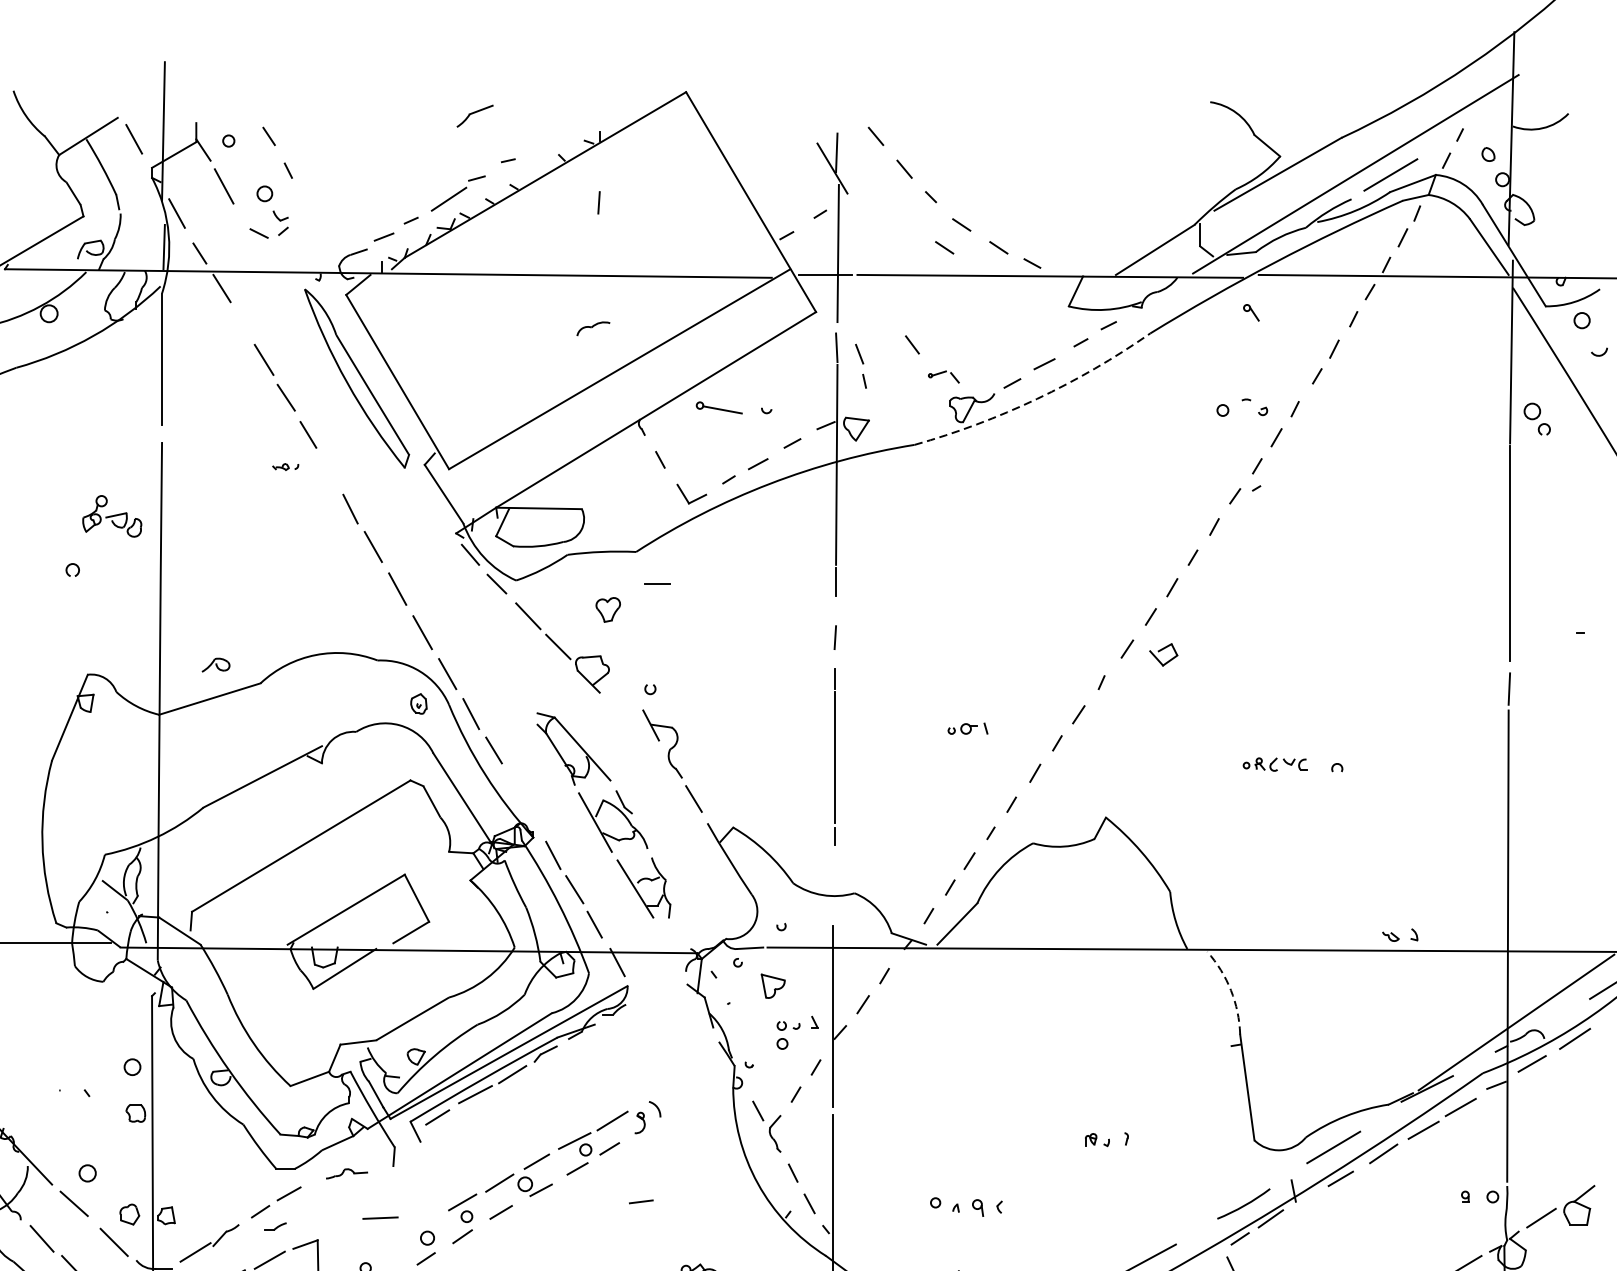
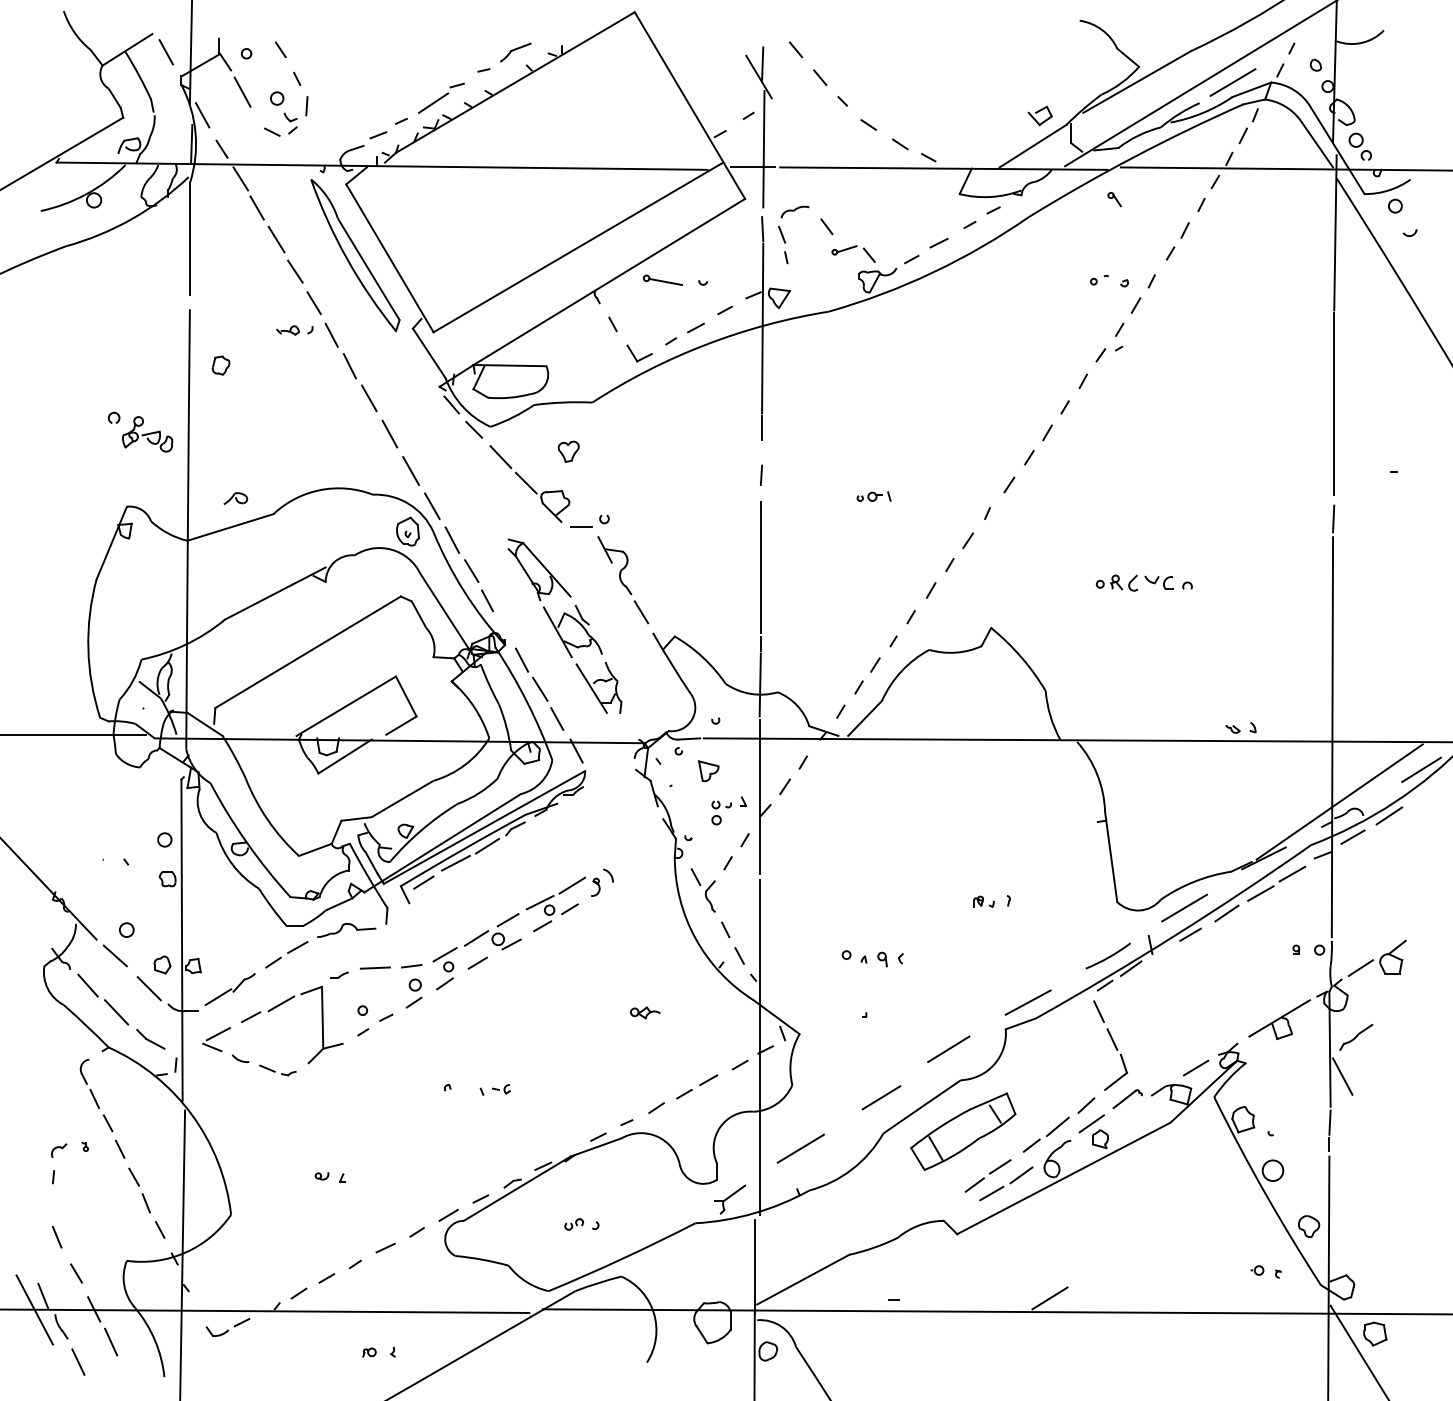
part: (474, 116) -> (515, 52), moved
line: (598, 203) -> (306, 106), moved
line: (944, 247) -> (854, 144), removed
line: (240, 322) -> (256, 207), added
part: (592, 328) -> (794, 211), moved
part: (943, 376) -> (853, 253), size x1.67
arc: (1036, 398) -> (932, 272), dashed -> solid
part: (1233, 408) -> (1099, 280), size x0.62
part: (1536, 418) -> (1359, 146), moved
part: (285, 467) -> (294, 330), size x1.67
line: (328, 471) -> (331, 334), added
part: (198, 508) -> (220, 365), added
part: (112, 516) -> (147, 434), moved
line: (657, 582) -> (581, 526), moved
part: (1162, 654) -> (1039, 115), moved
part: (418, 703) -> (407, 531), size x1.67
part: (967, 728) -> (873, 496), moved
part: (1274, 763) -> (1134, 582), size x1.43
line: (512, 785) -> (487, 600), added
line: (833, 884) -> (759, 684), added
arc: (1231, 990) -> (1097, 774), dashed -> solid
part: (346, 1173) -> (346, 930), size x1.67
line: (641, 1202) -> (411, 966), moved
part: (275, 1225) -> (339, 974), moved

